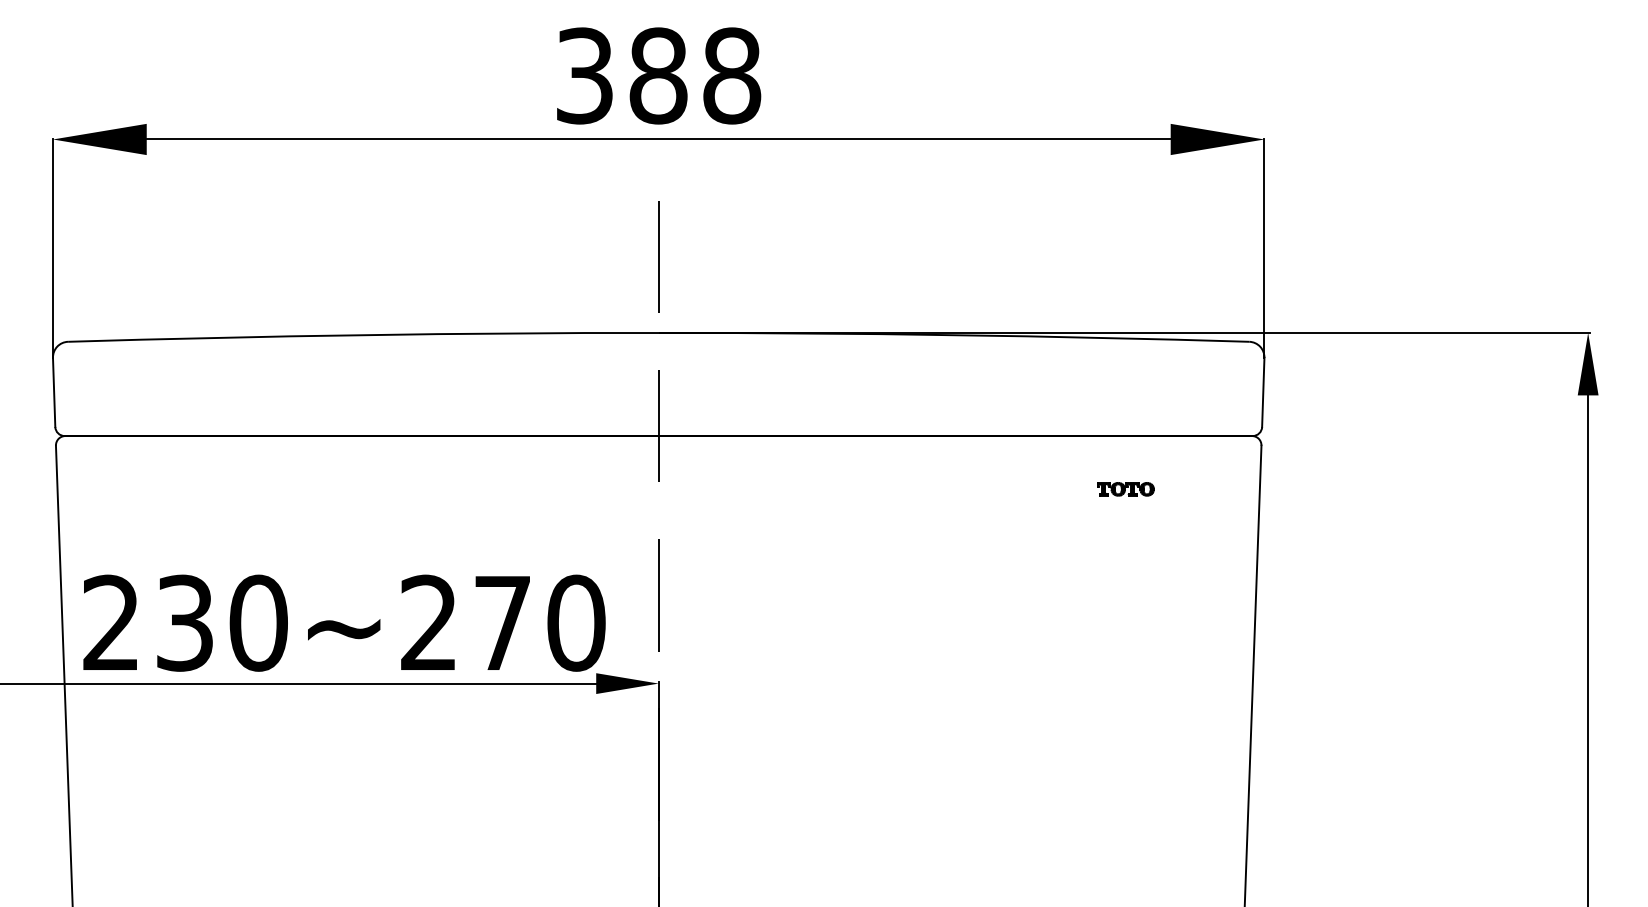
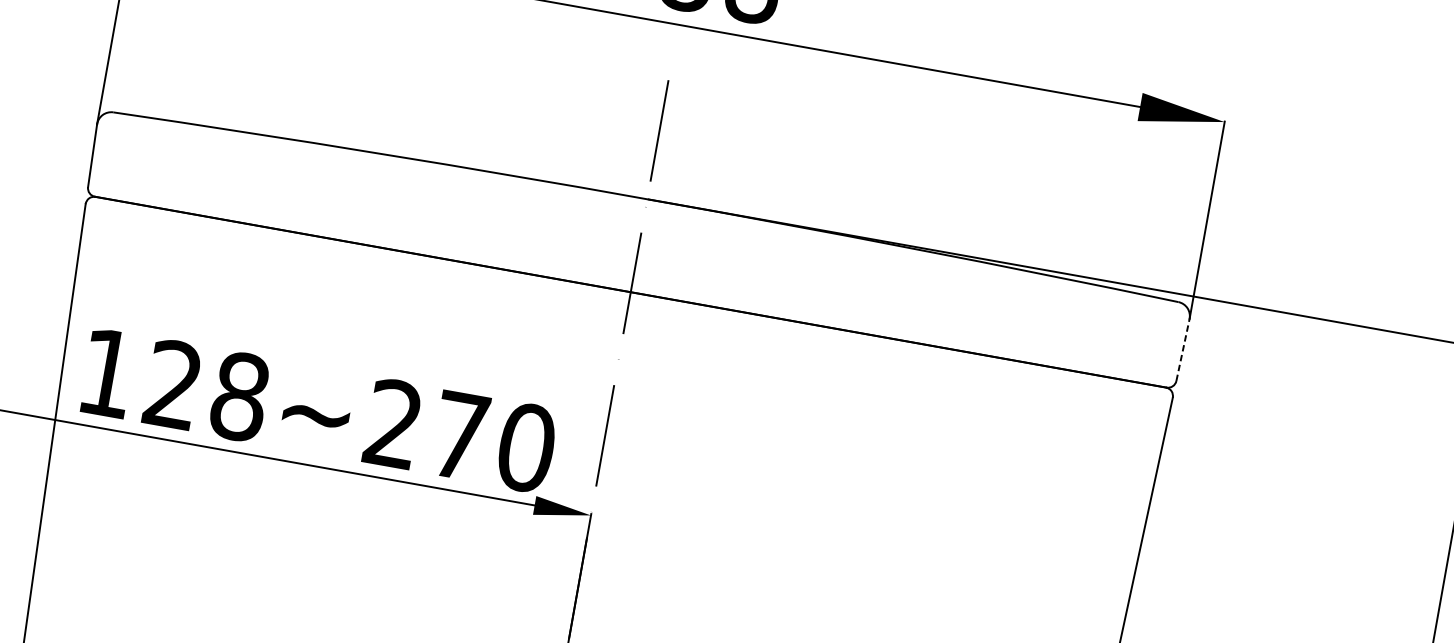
line: (1263, 392) -> (1183, 350), solid -> dashed
part: (1125, 489) -> (1043, 415), removed
text: (185, 622) -> (174, 384), 230~270 -> 128~270

